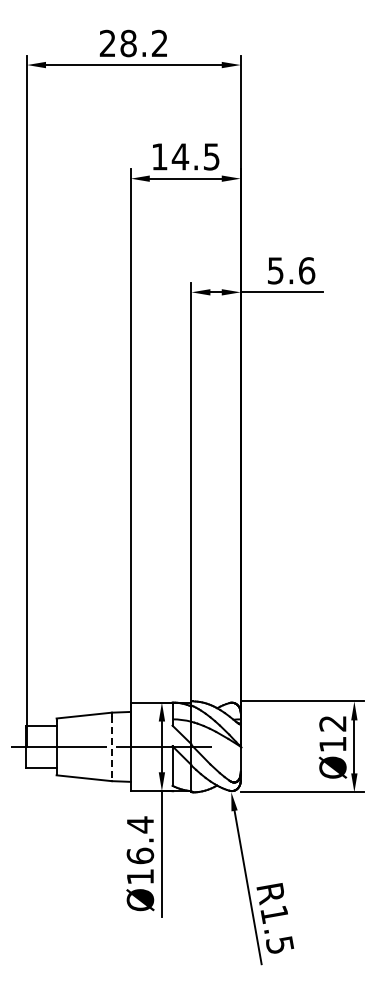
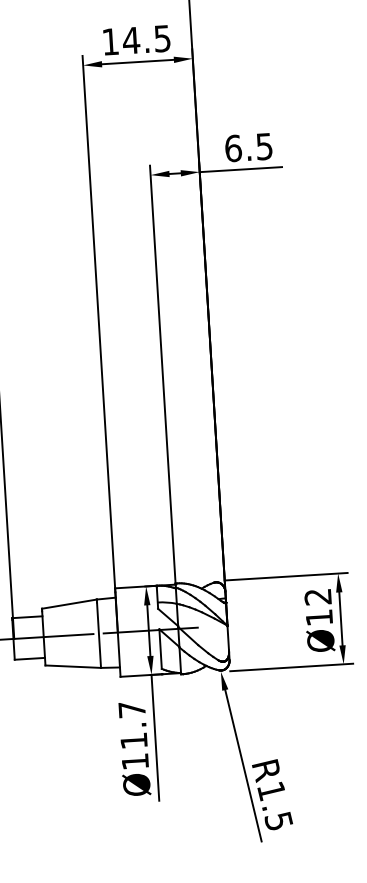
text: (291, 270) -> (249, 147), 5.6 -> 6.5
line: (111, 748) -> (98, 635), dashed -> solid
text: (140, 840) -> (133, 725), Ø16.4 -> Ø11.7

